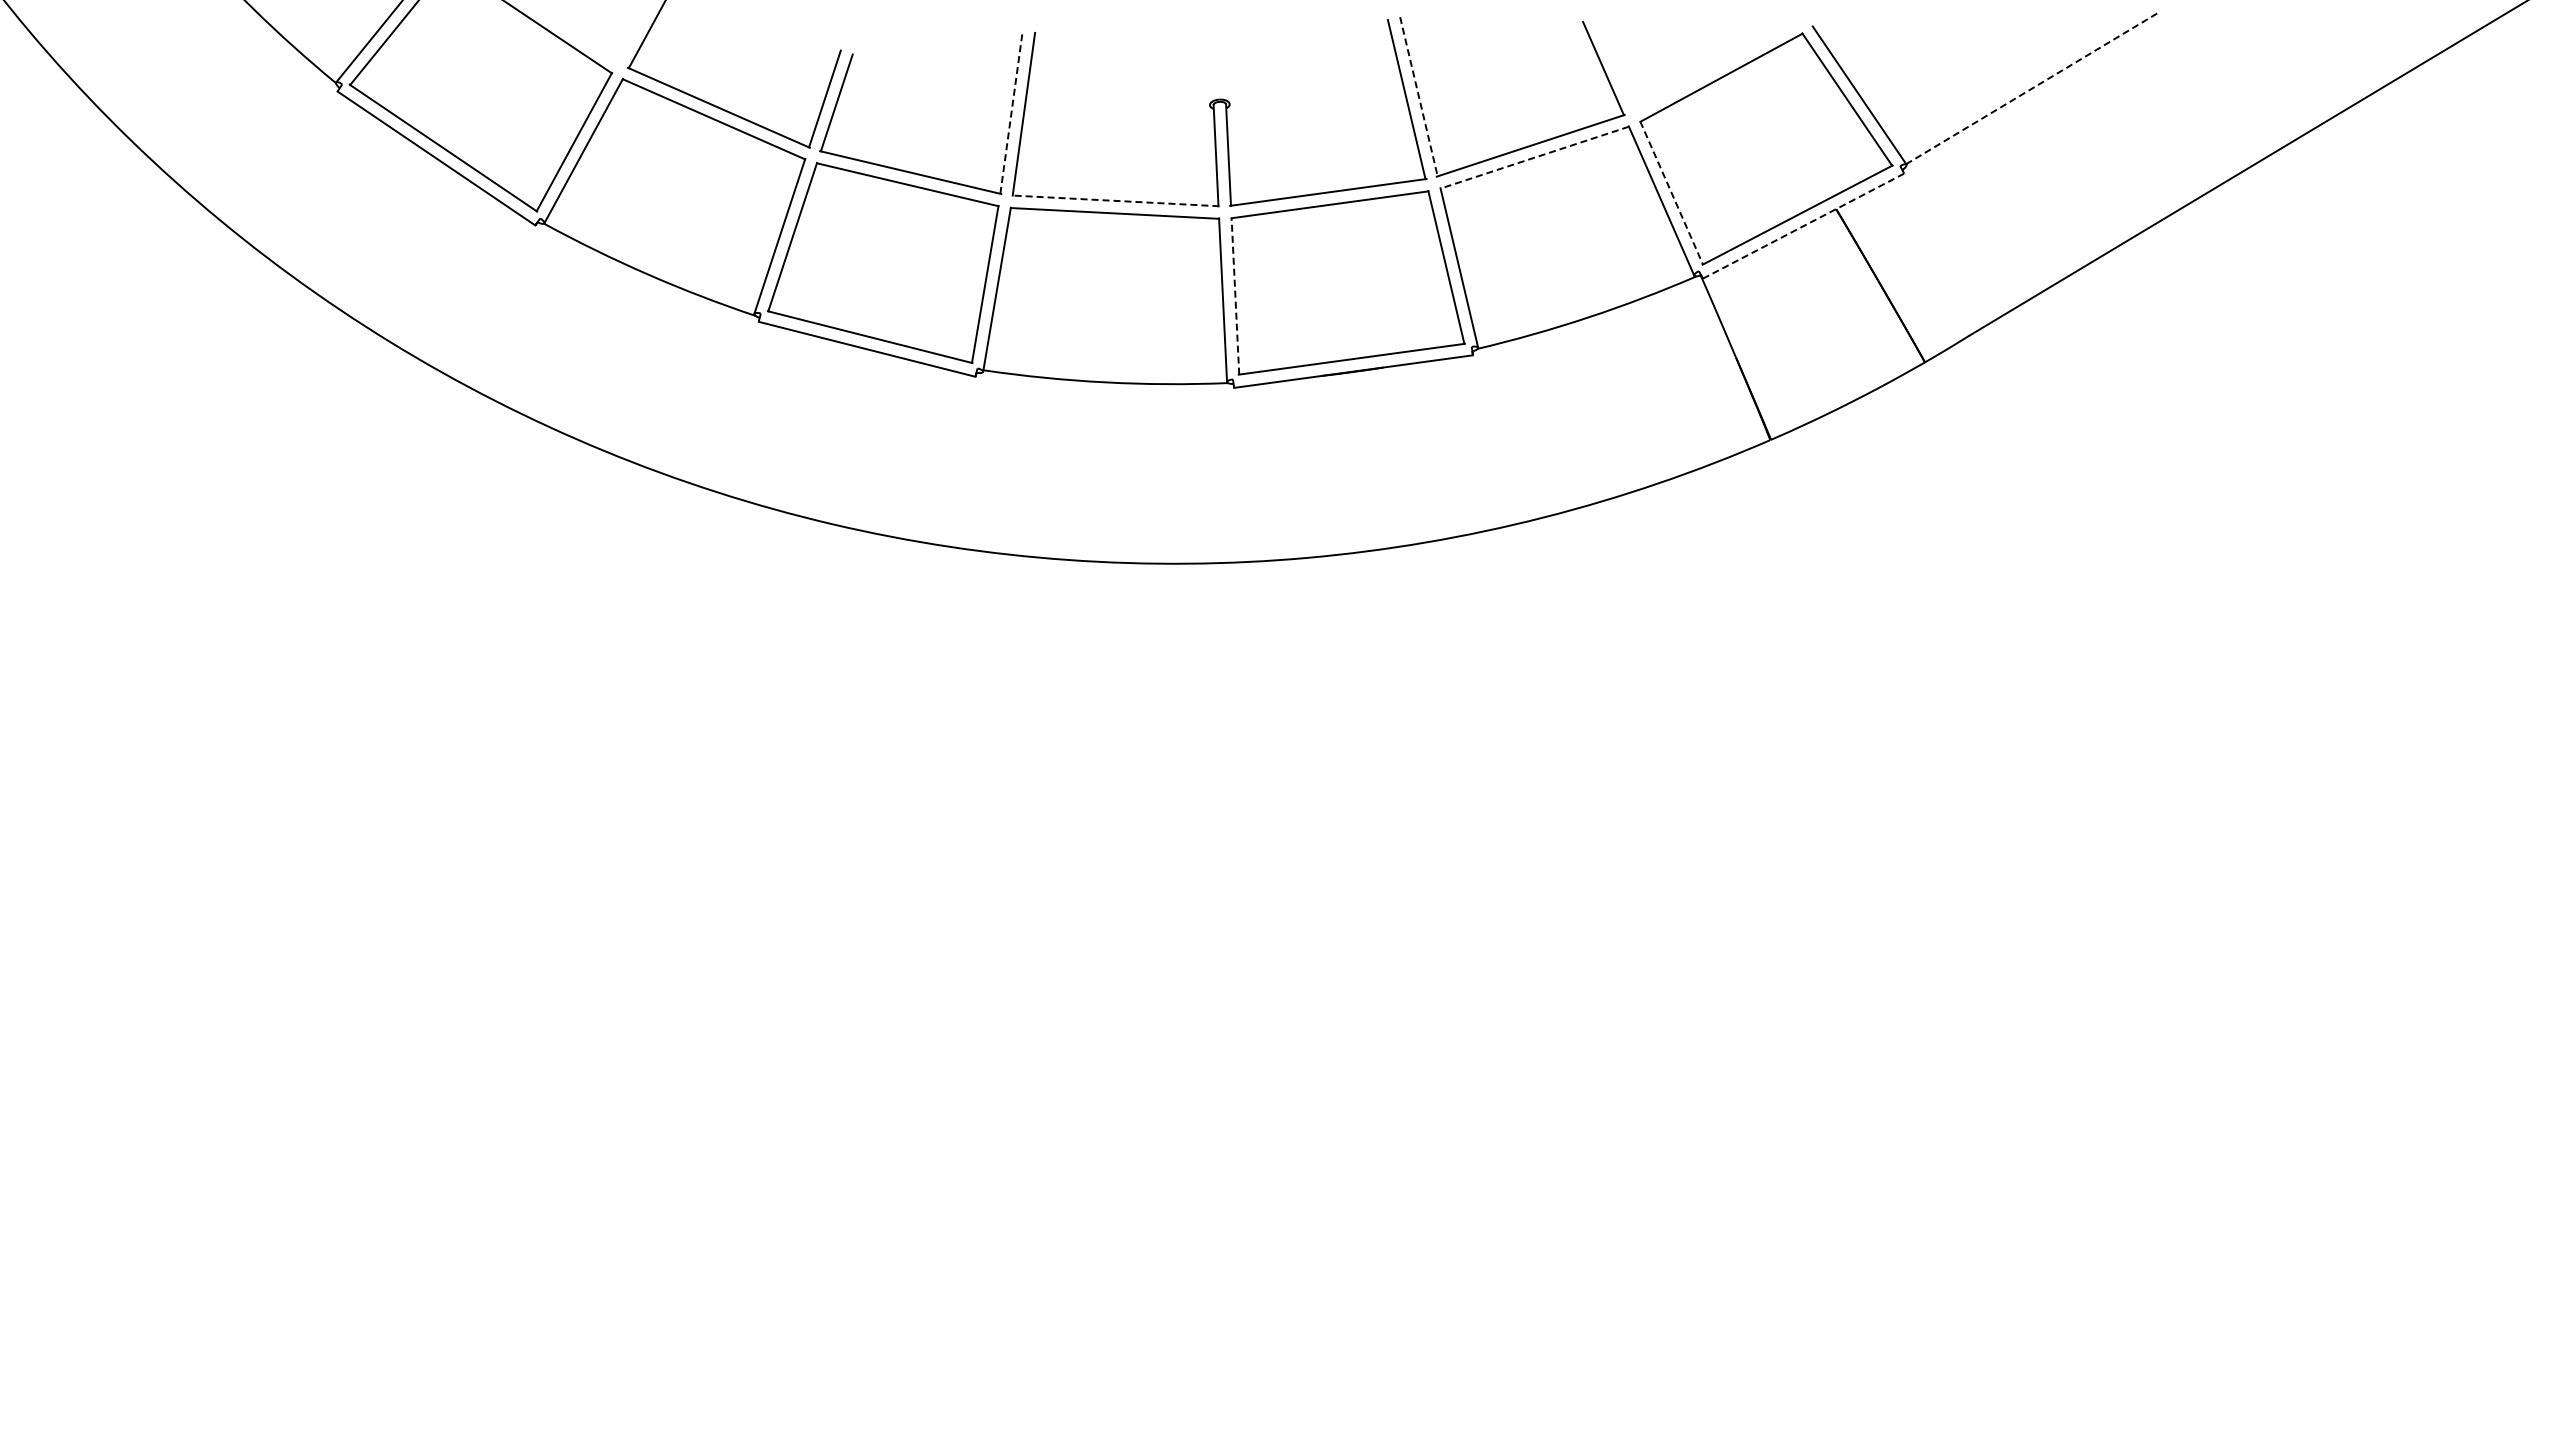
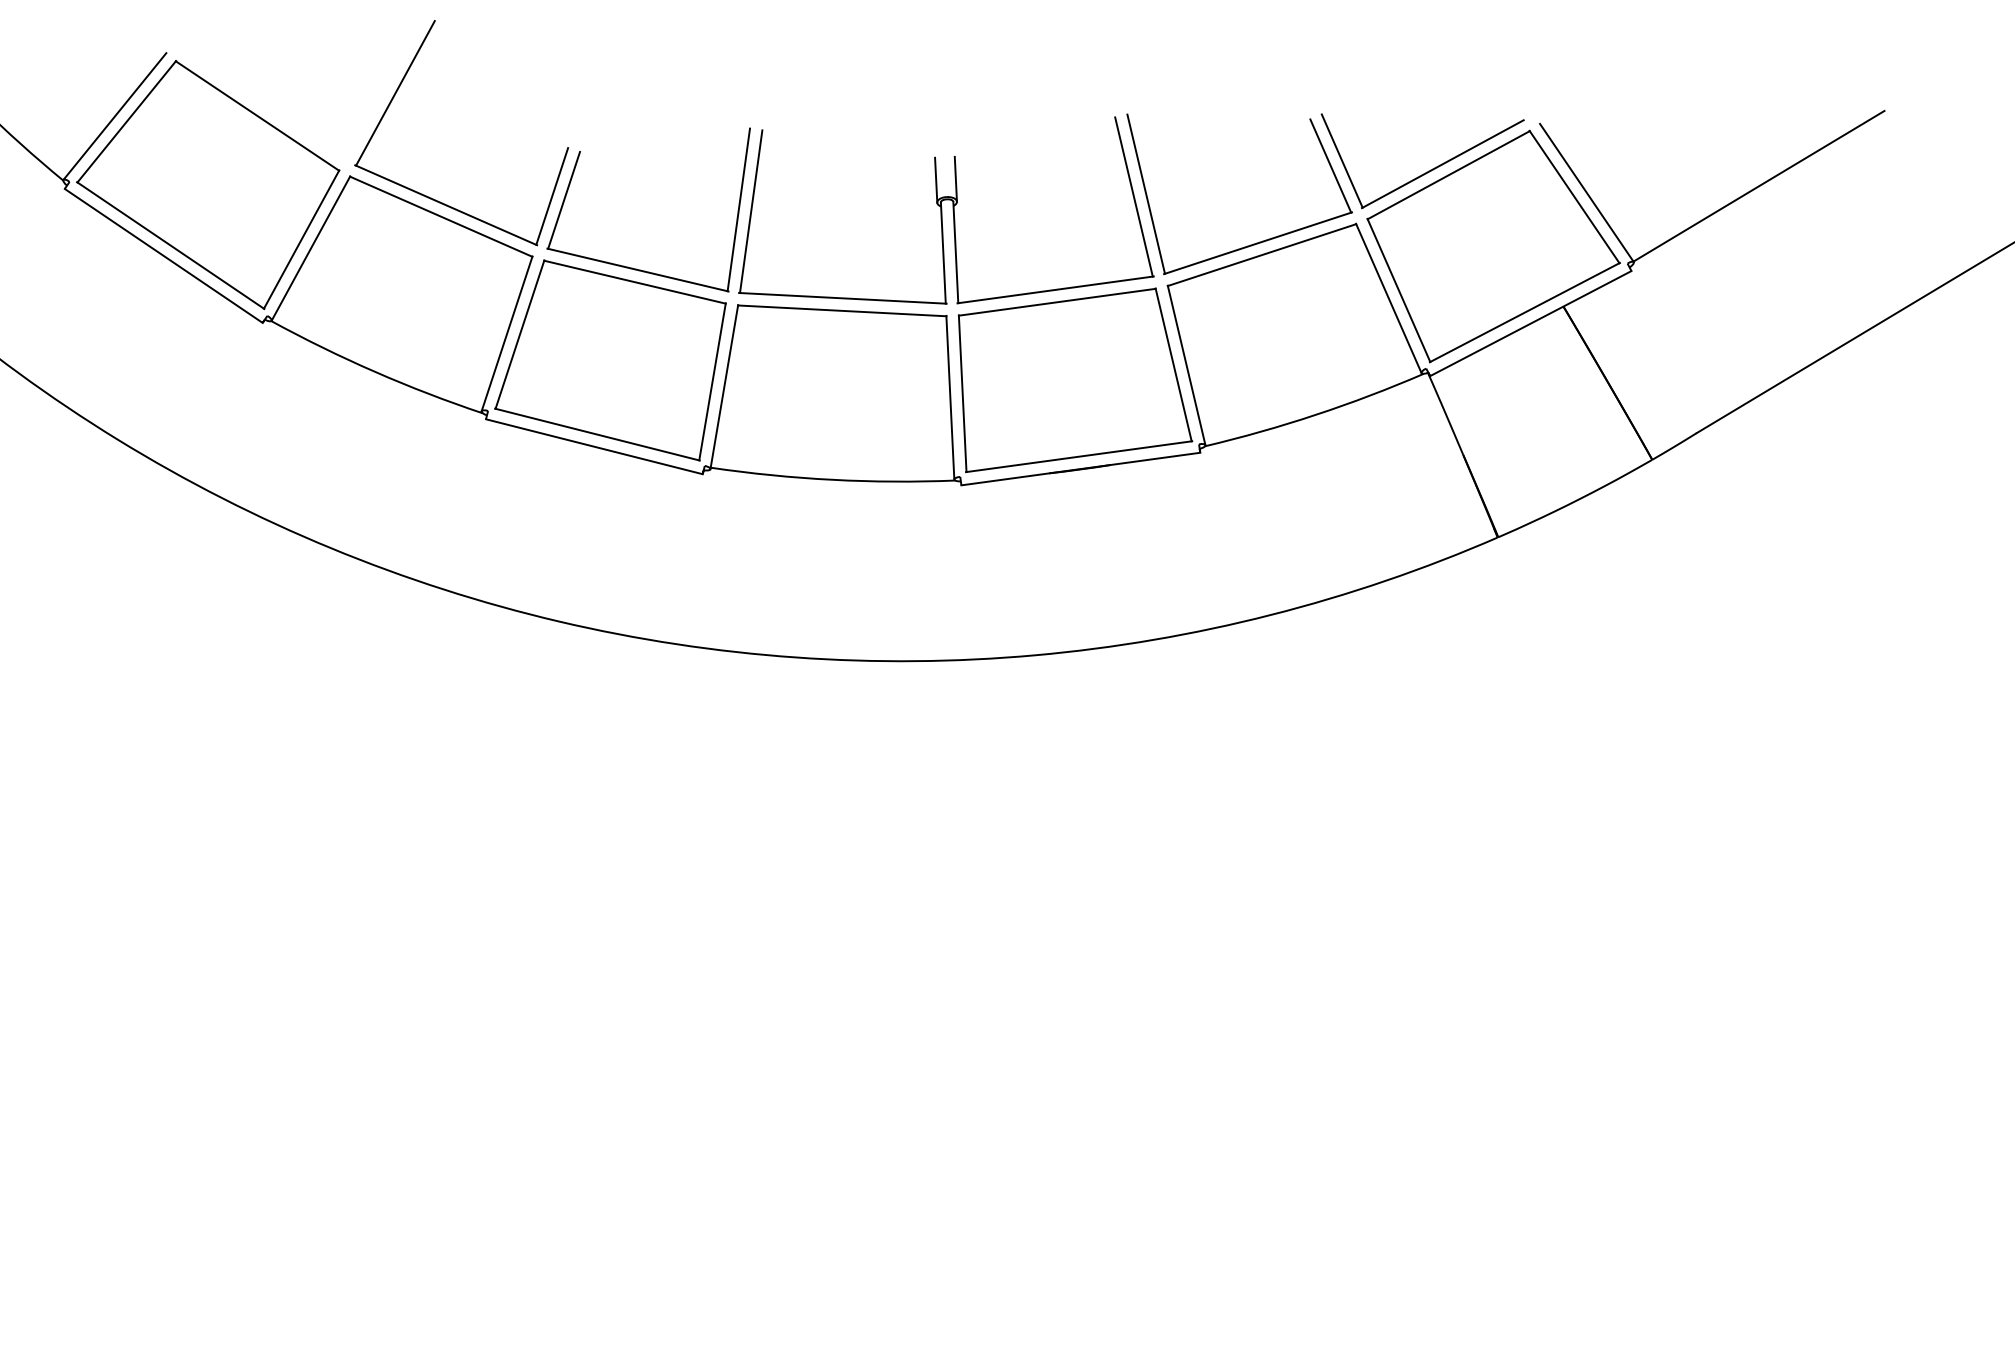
part: (1700, 73) -> (1427, 170), added
line: (1228, 81) -> (955, 178), added
line: (1208, 82) -> (935, 179), added
line: (2031, 89) -> (1758, 186), dashed -> solid
line: (1418, 96) -> (1145, 193), dashed -> solid
line: (1011, 111) -> (738, 208), dashed -> solid
line: (1534, 157) -> (1261, 254), dashed -> solid
line: (1671, 193) -> (1398, 290), dashed -> solid
line: (1115, 200) -> (842, 297), dashed -> solid
line: (1803, 226) -> (1530, 323), dashed -> solid
line: (1235, 295) -> (962, 392), dashed -> solid

